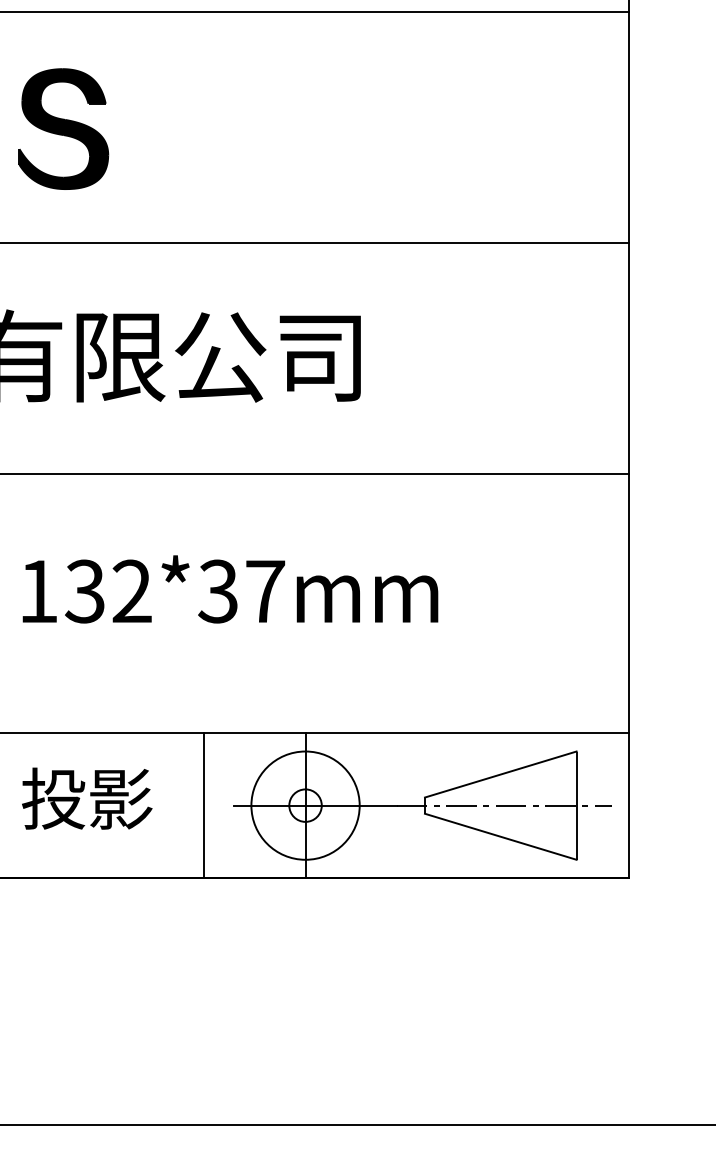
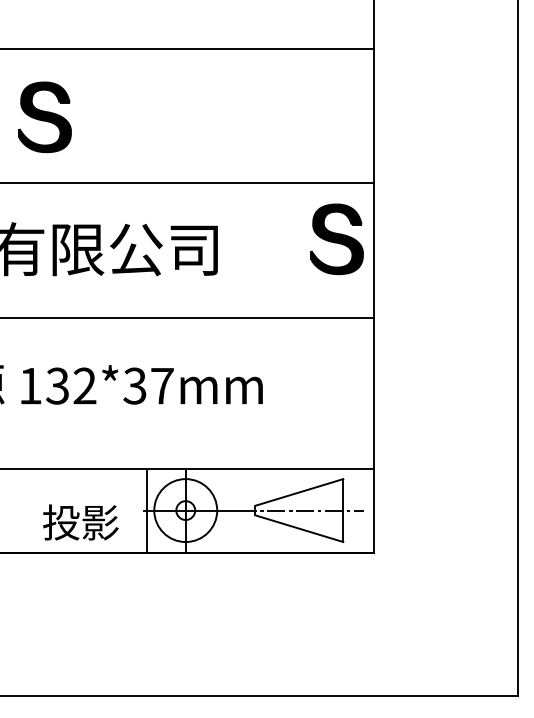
part: (564, 339) -> (336, 239), added
text: (86, 798) -> (80, 522), moved
line: (203, 805) -> (146, 510), moved

